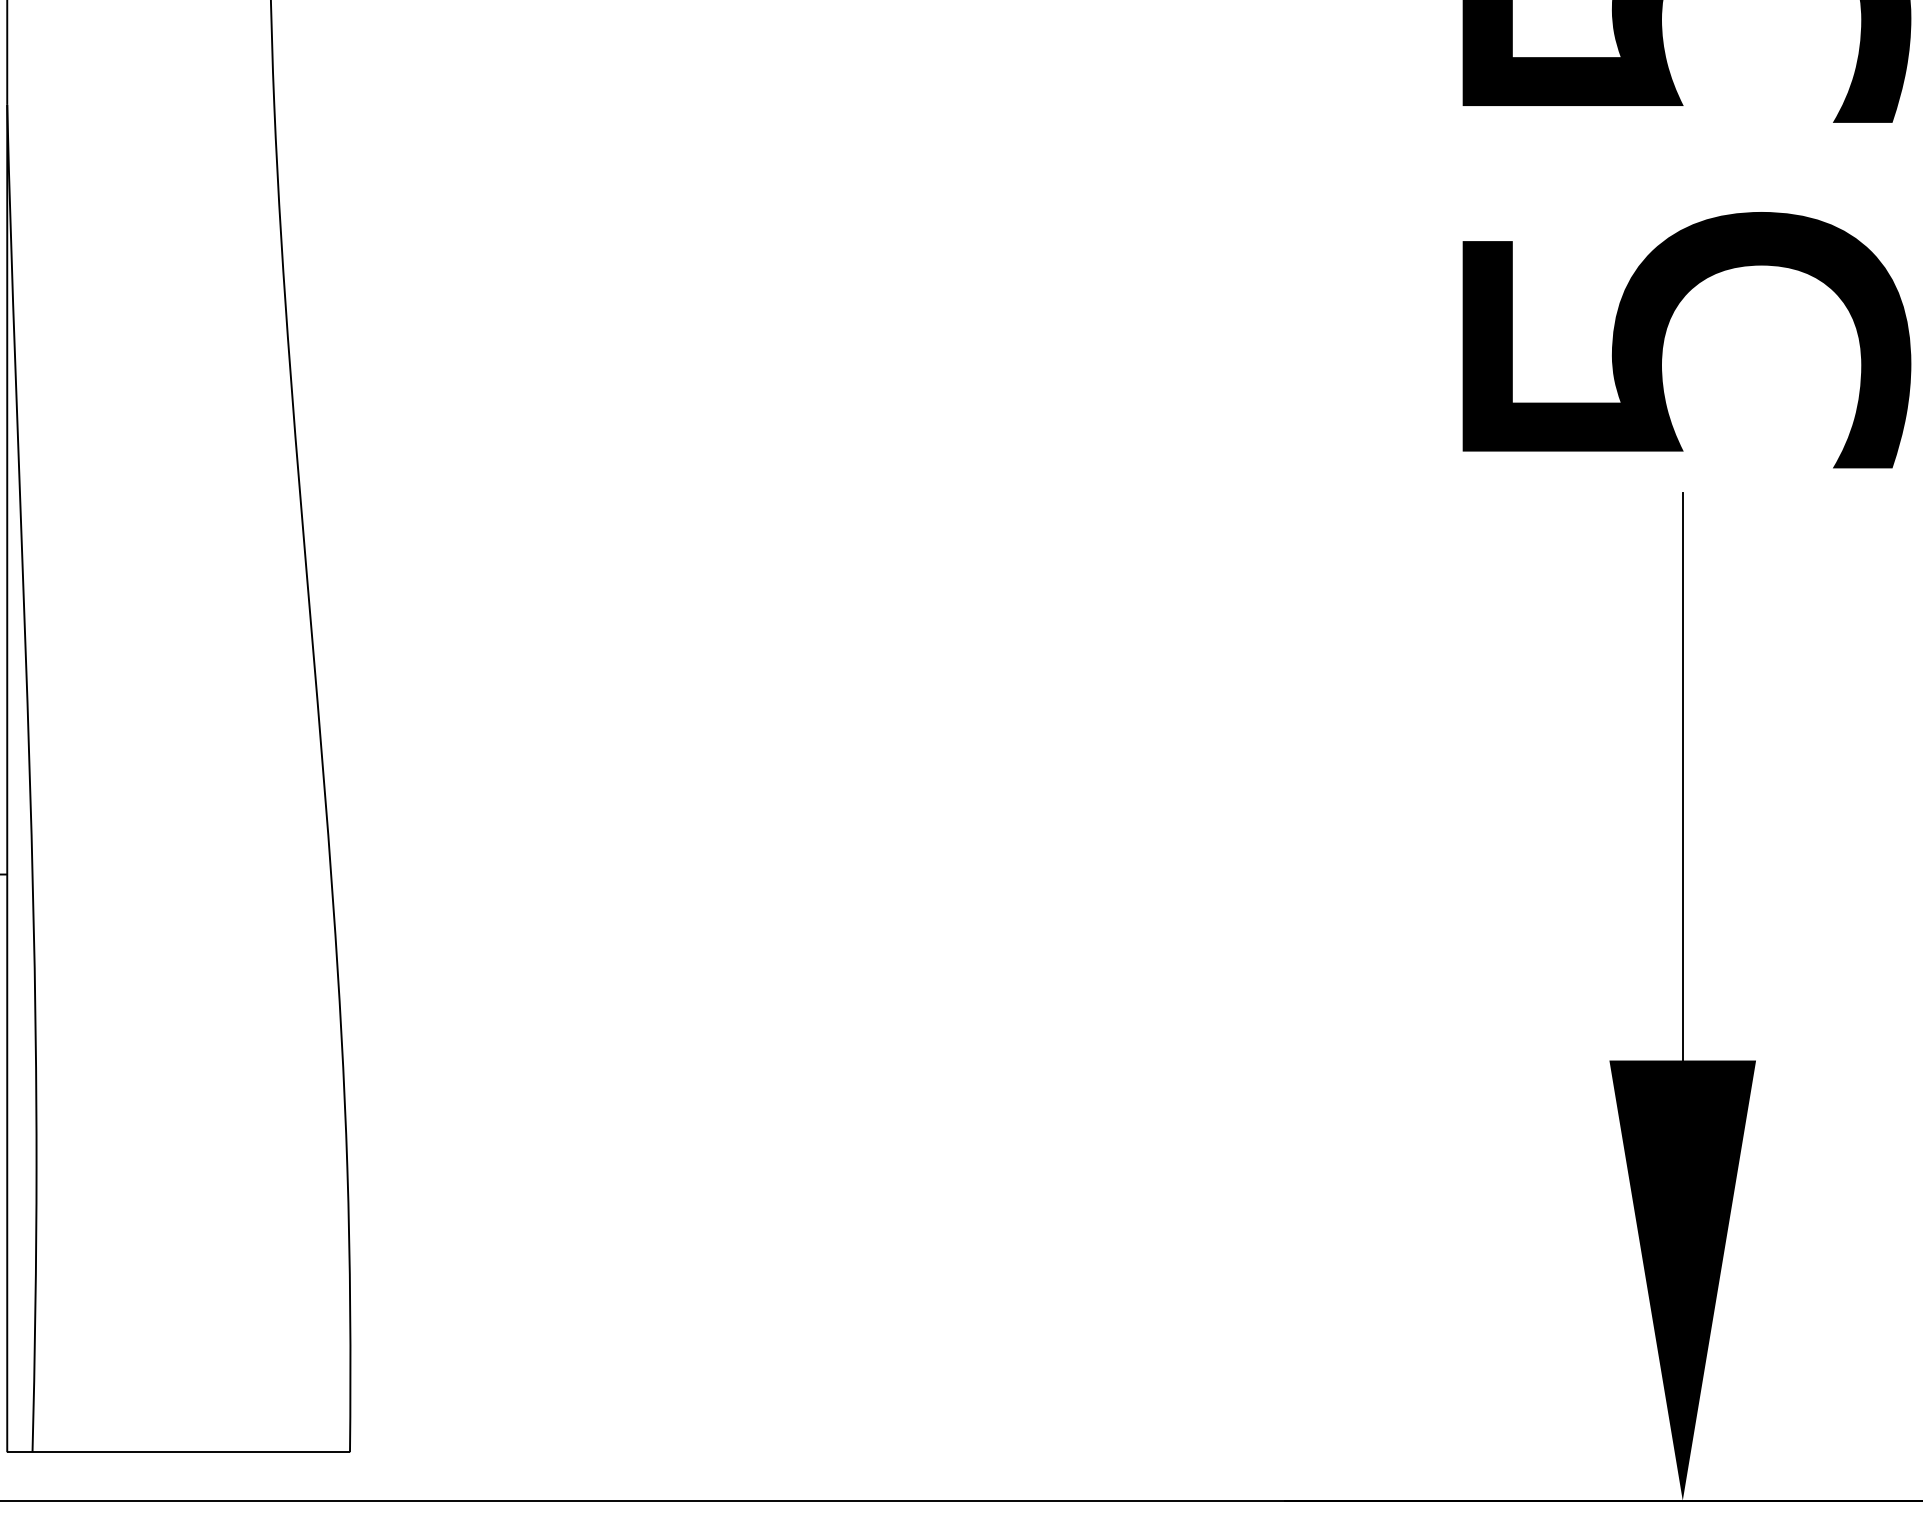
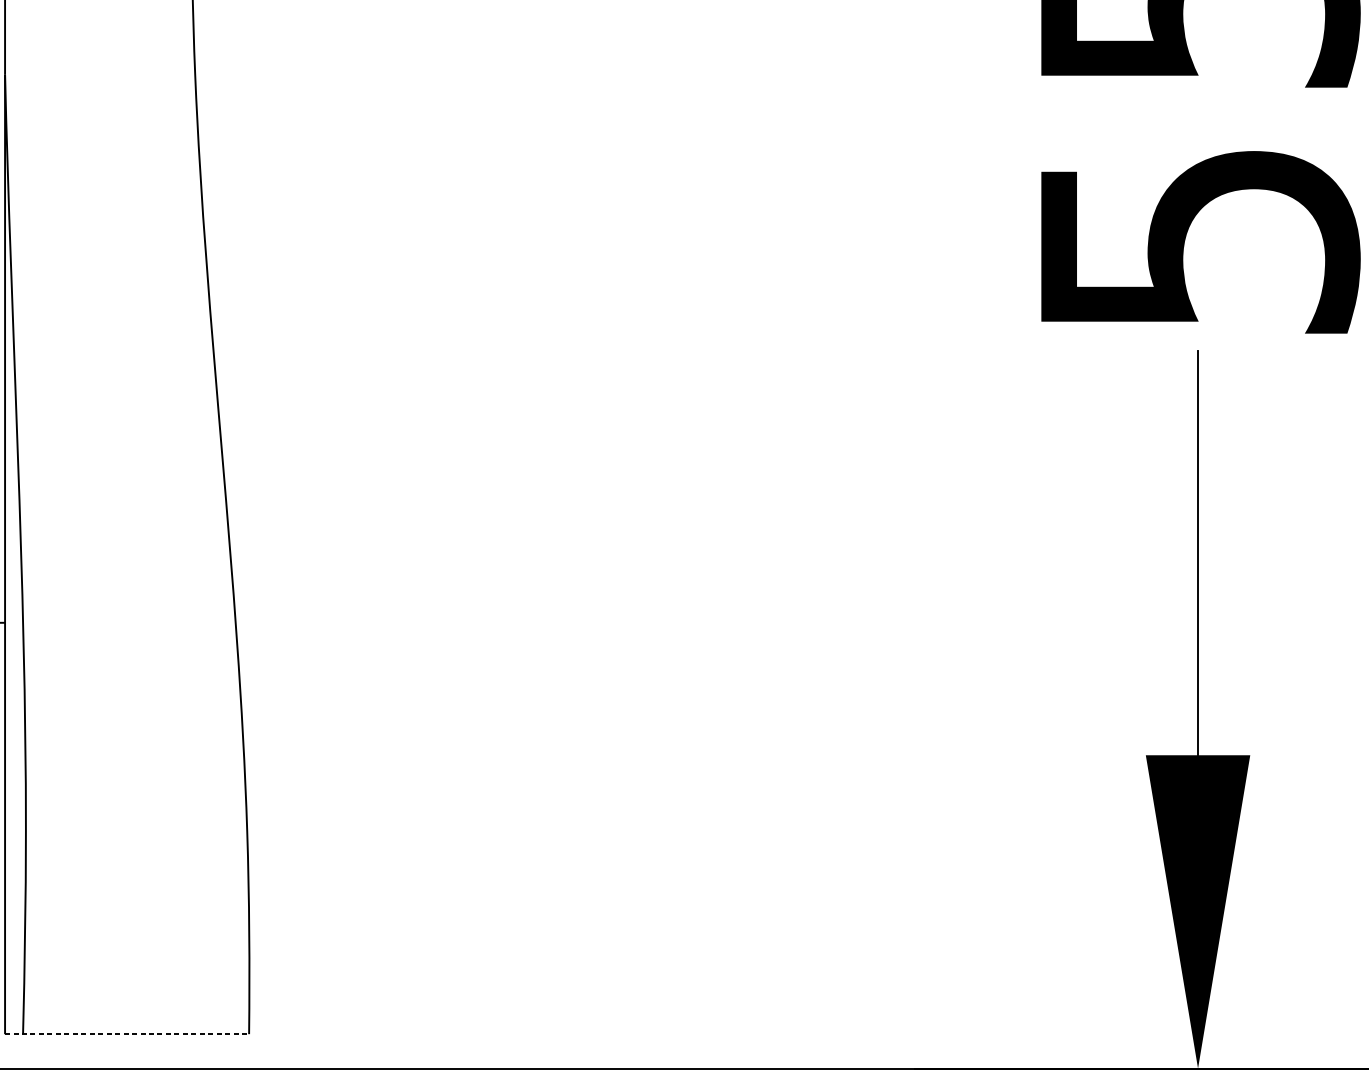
line: (179, 1452) -> (127, 1034), solid -> dashed

